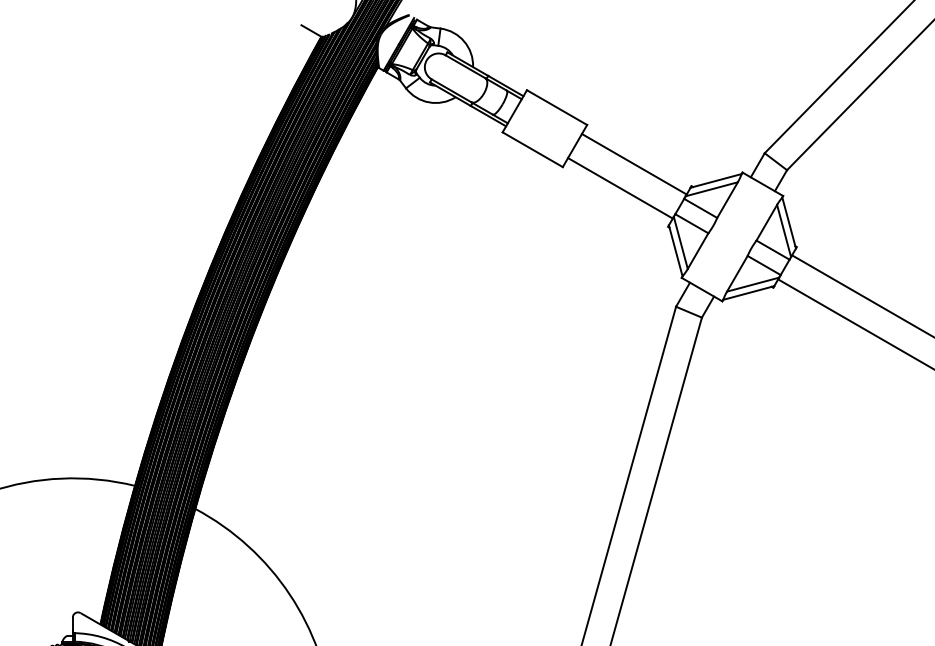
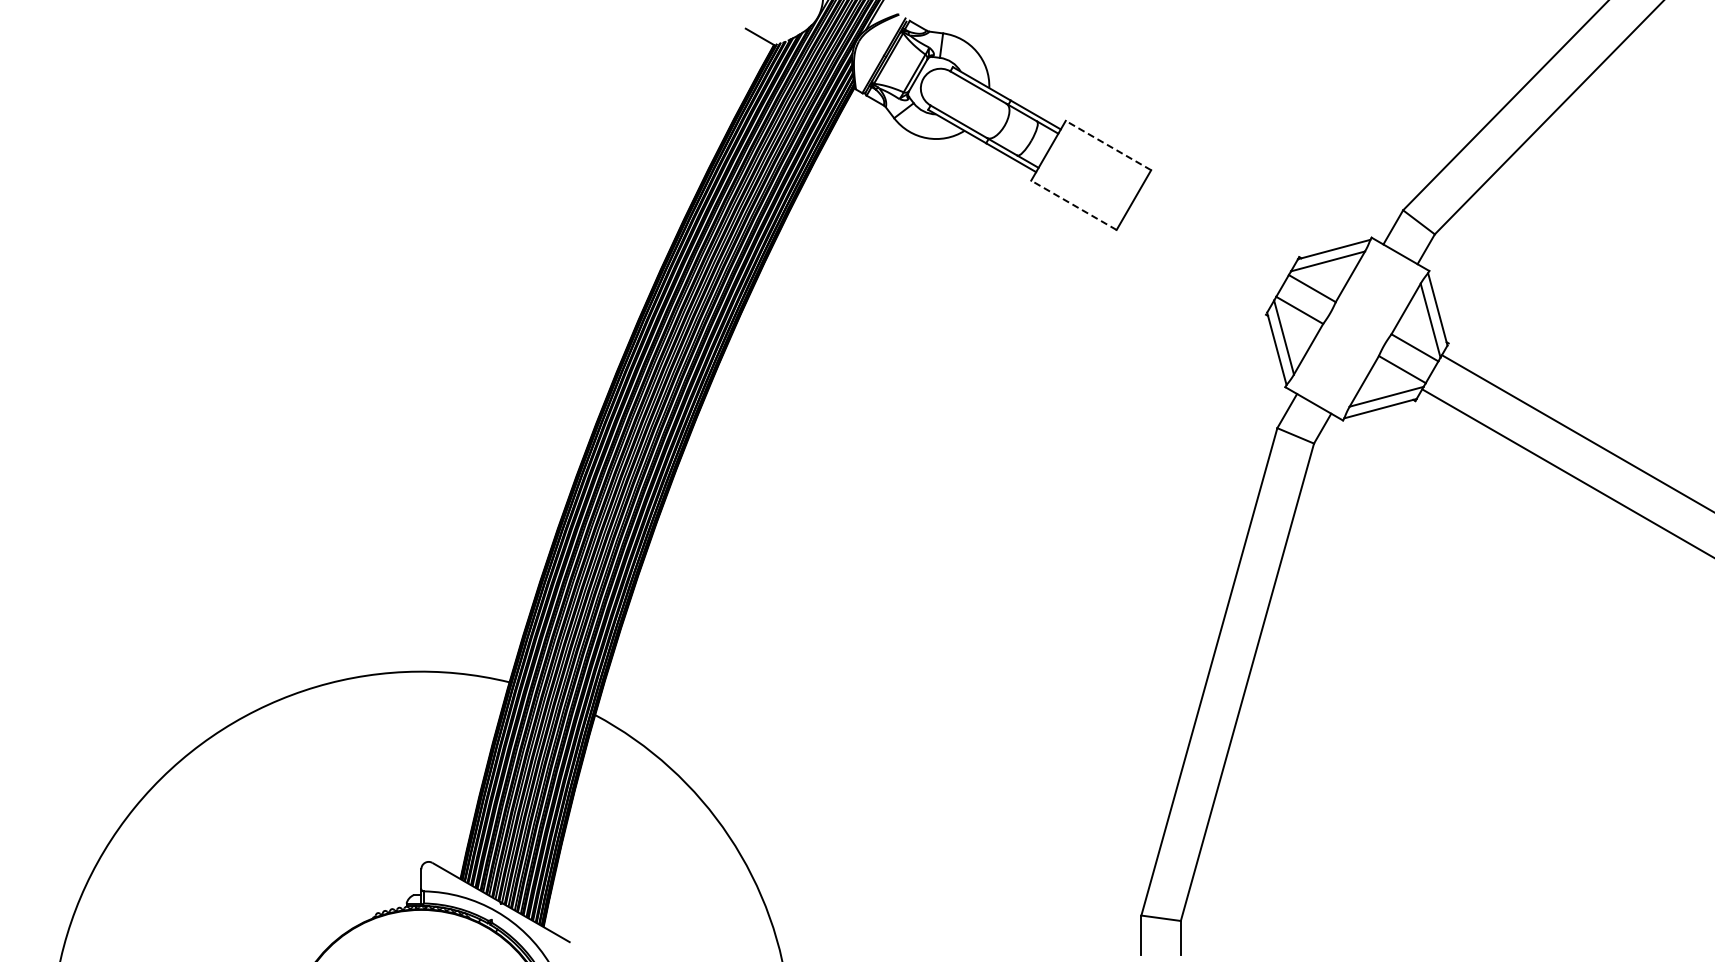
line: (557, 107) -> (1108, 145), solid -> dashed
line: (532, 149) -> (1073, 205), solid -> dashed
line: (633, 163) -> (1217, 225), removed
line: (620, 188) -> (1198, 260), removed

